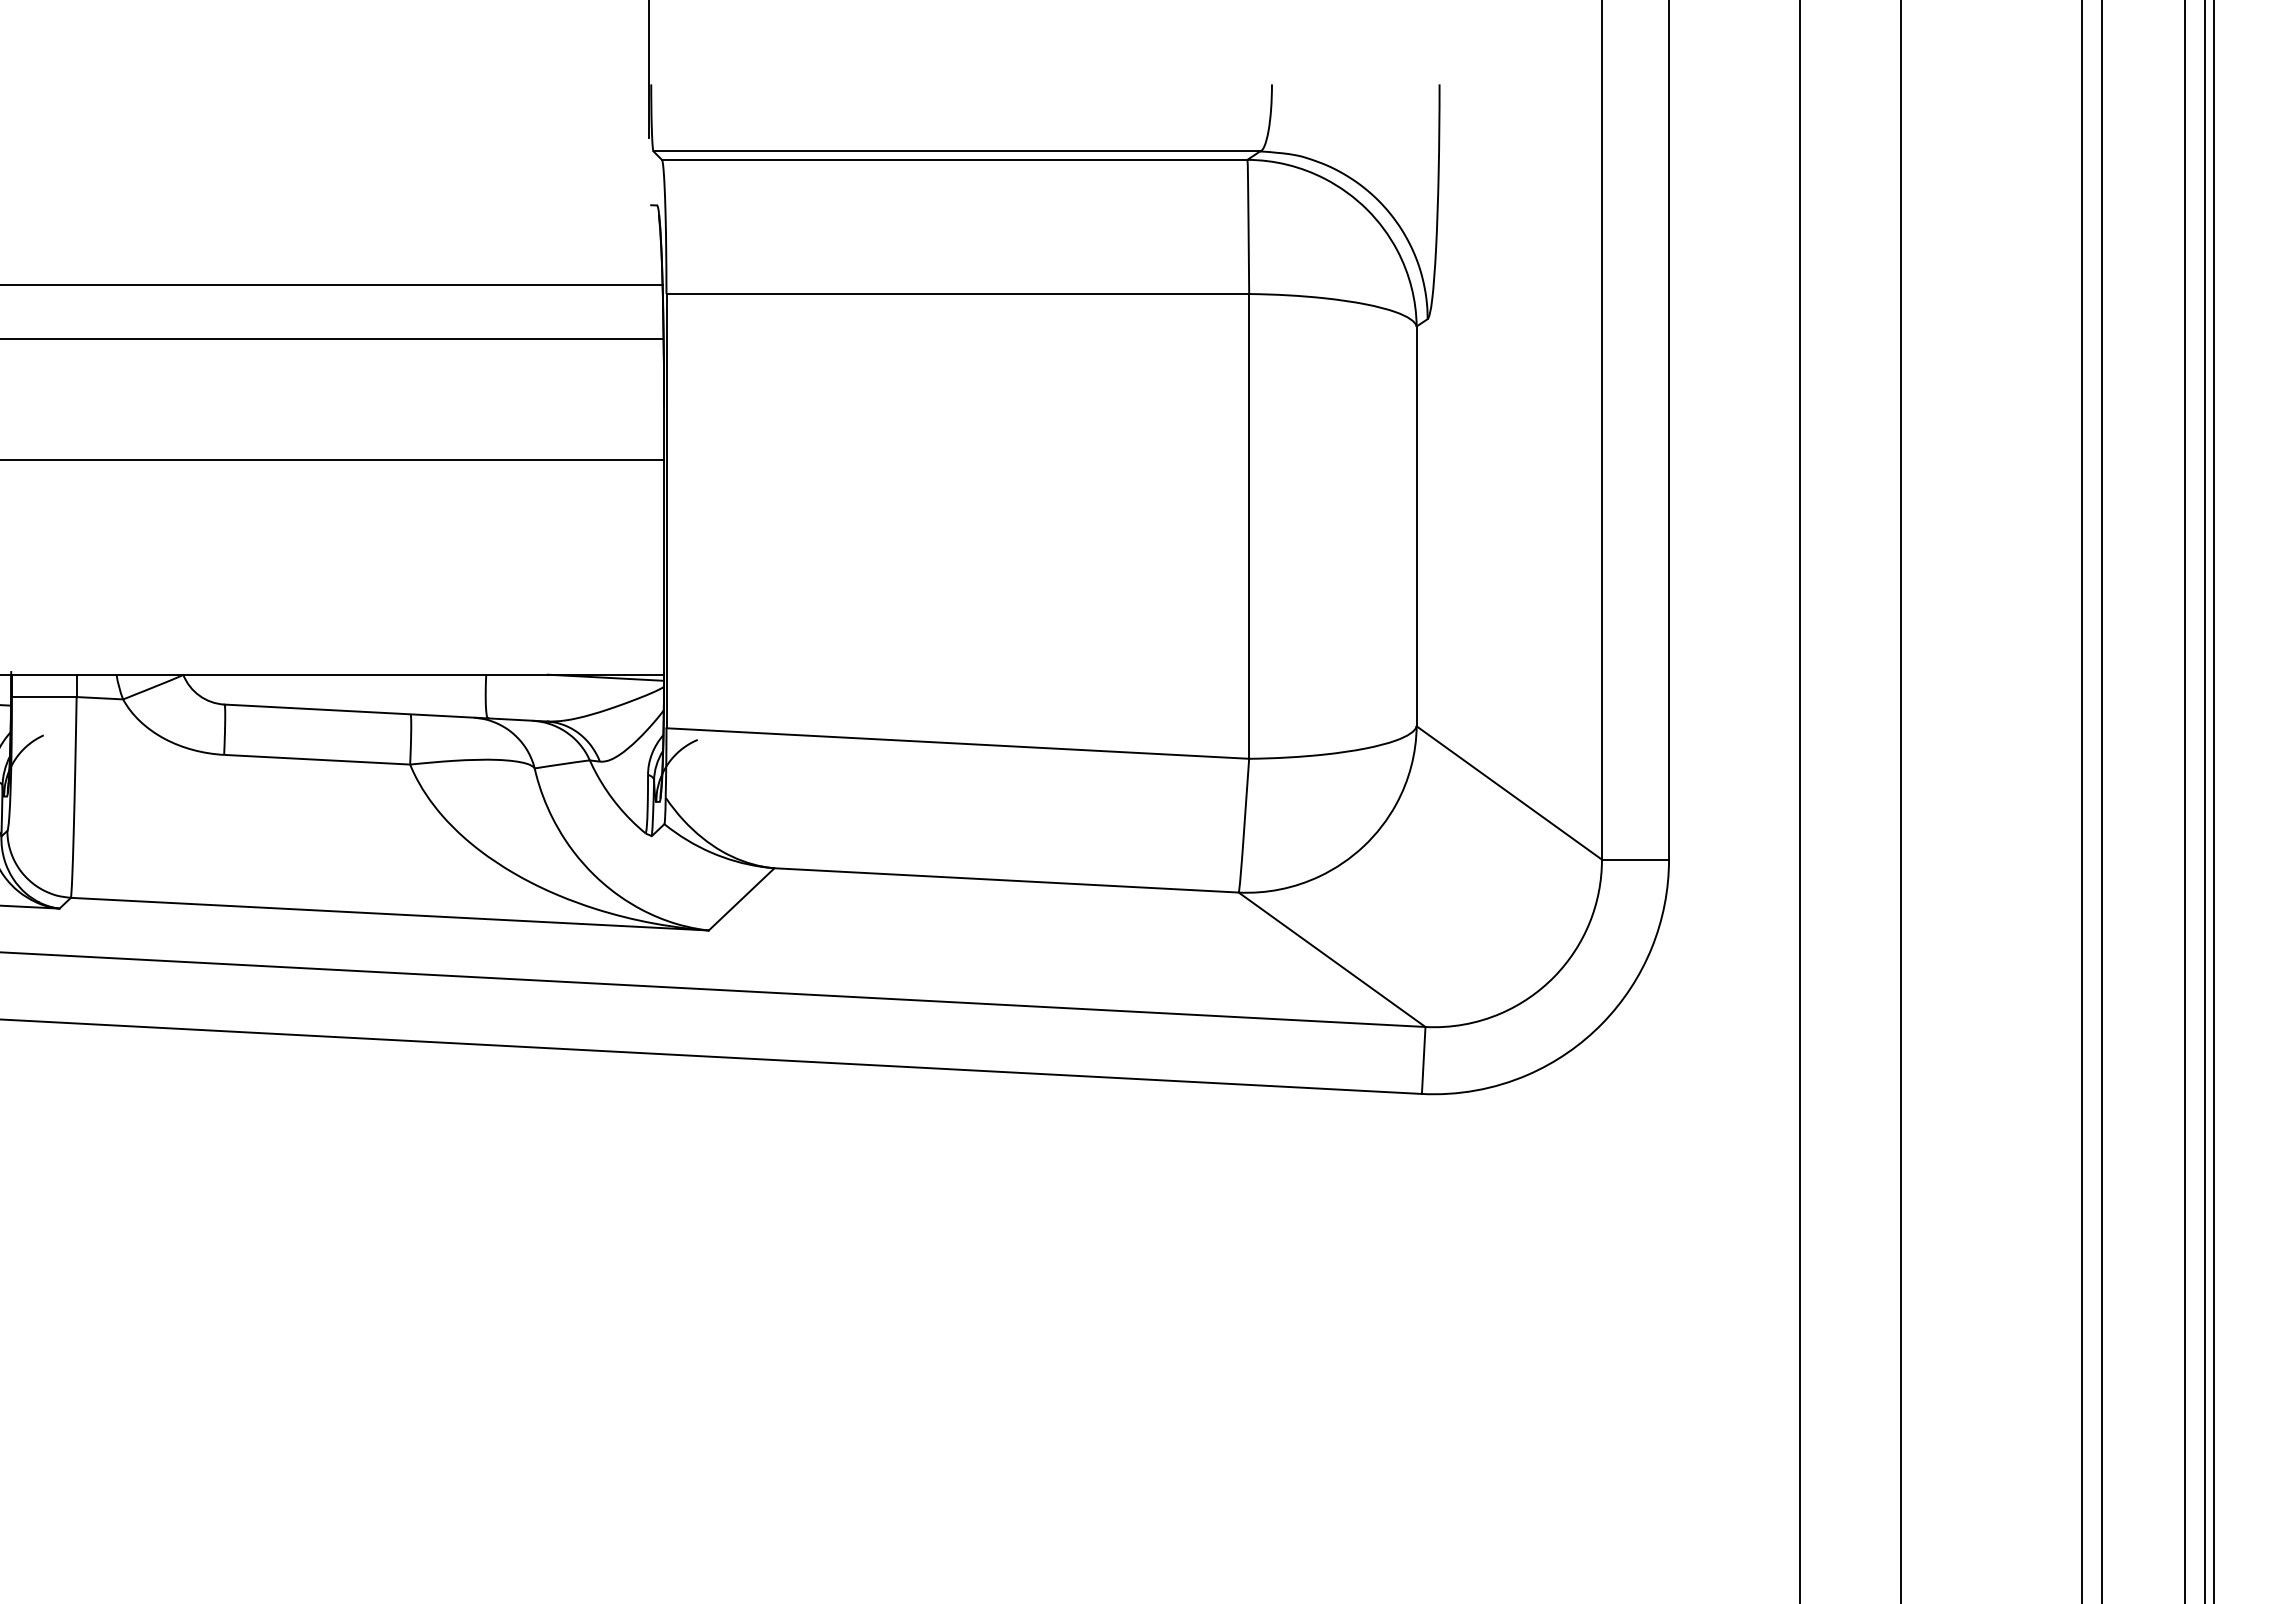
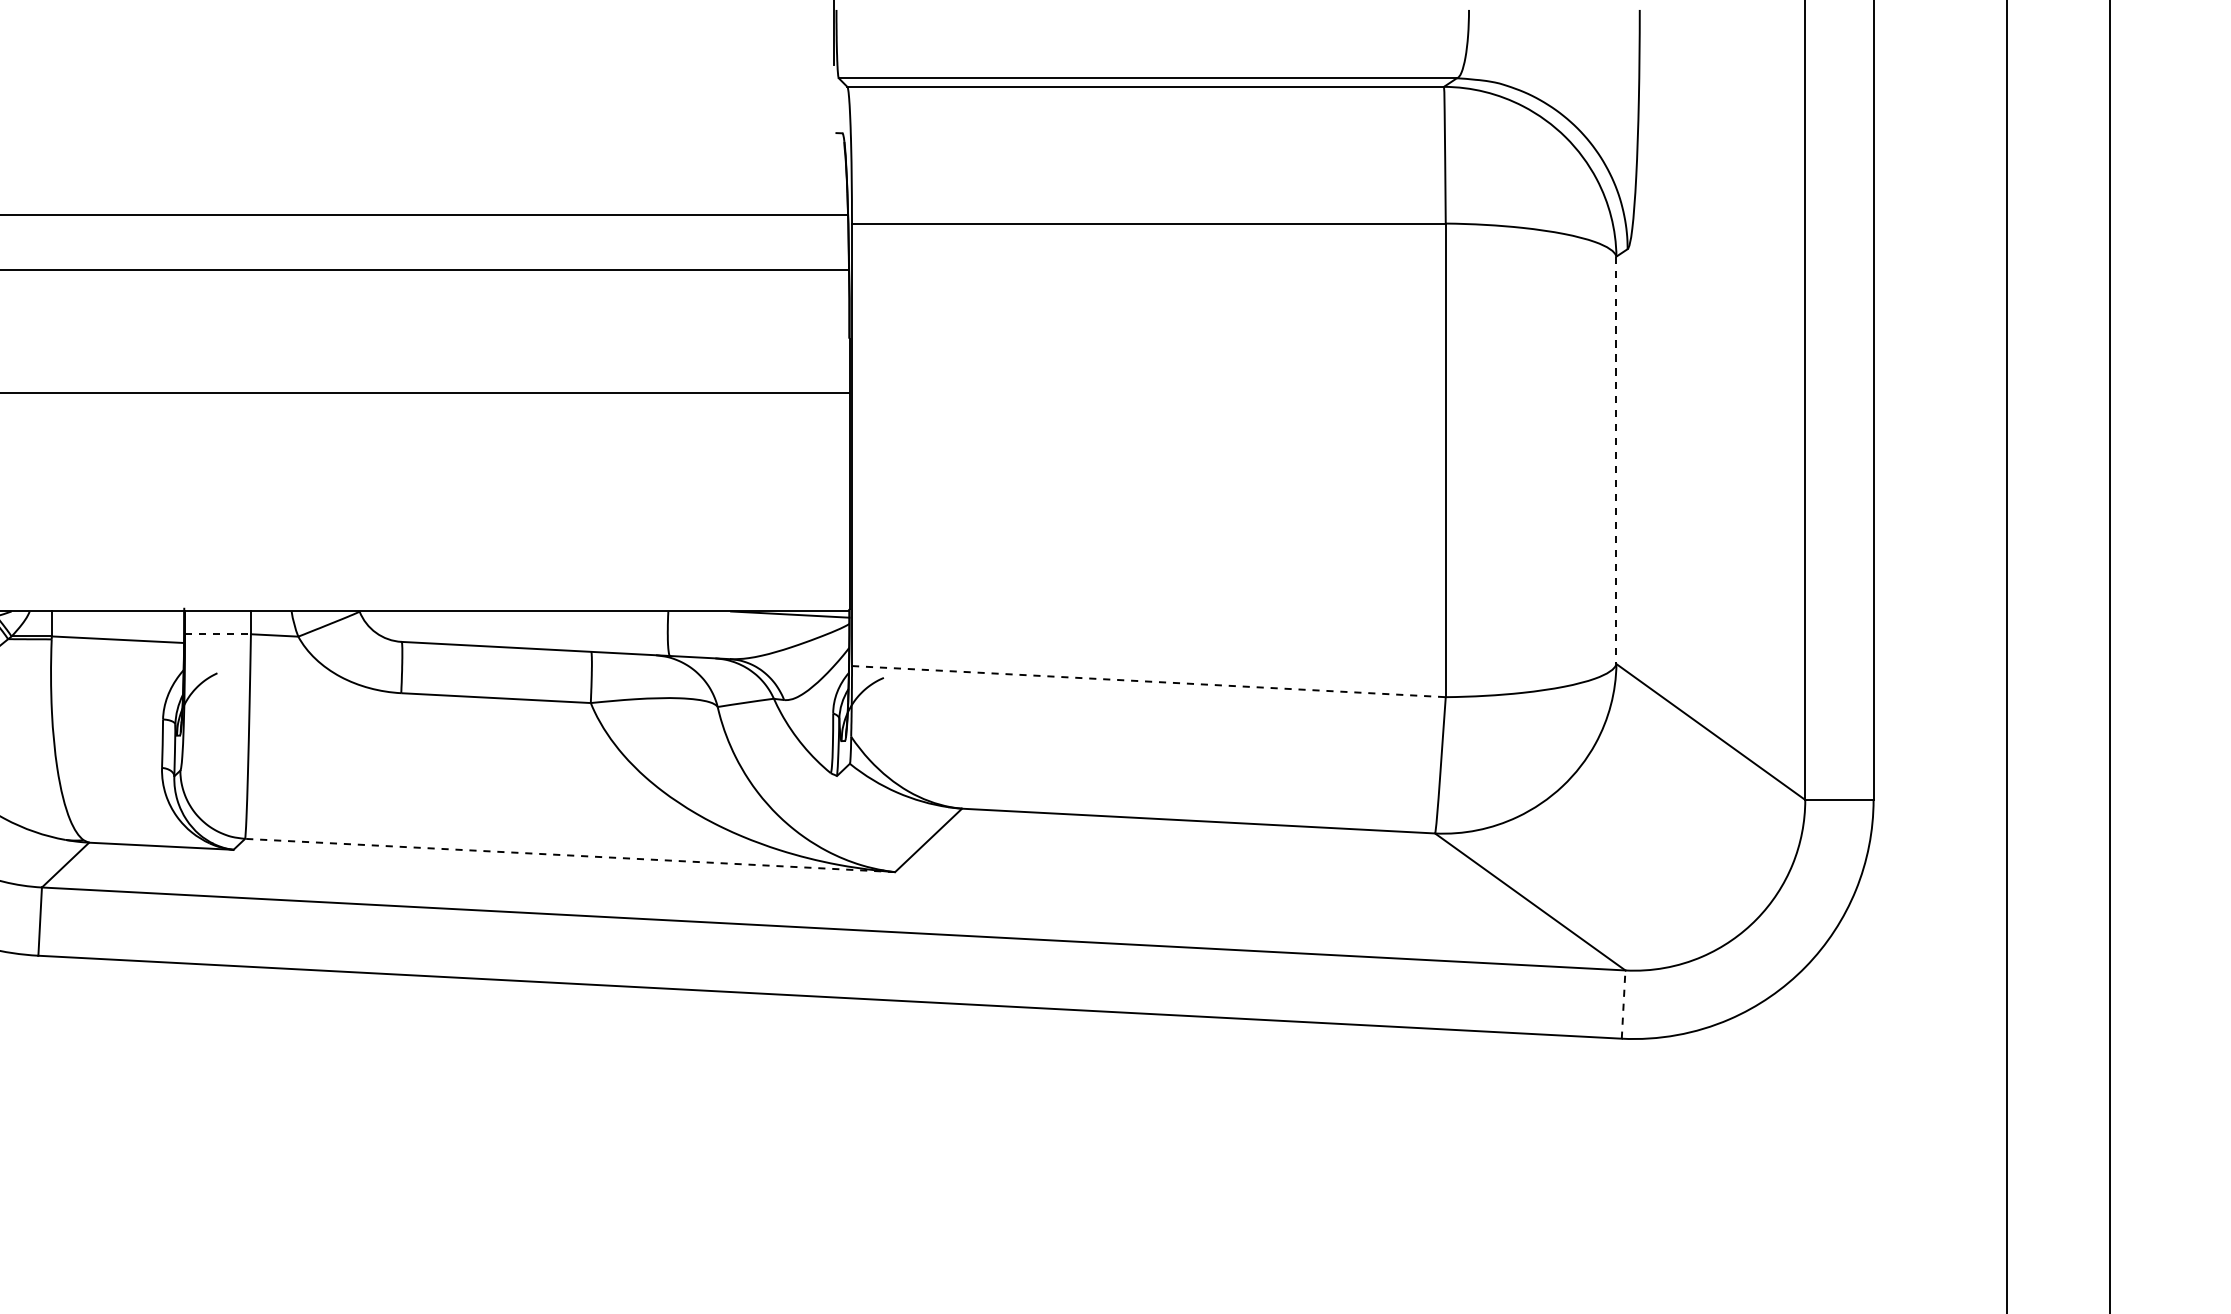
line: (1416, 526) -> (1616, 460), solid -> dashed
line: (44, 697) -> (218, 634), solid -> dashed
line: (957, 743) -> (1148, 681), solid -> dashed
line: (389, 914) -> (569, 855), solid -> dashed
line: (1423, 1060) -> (1623, 1004), solid -> dashed

